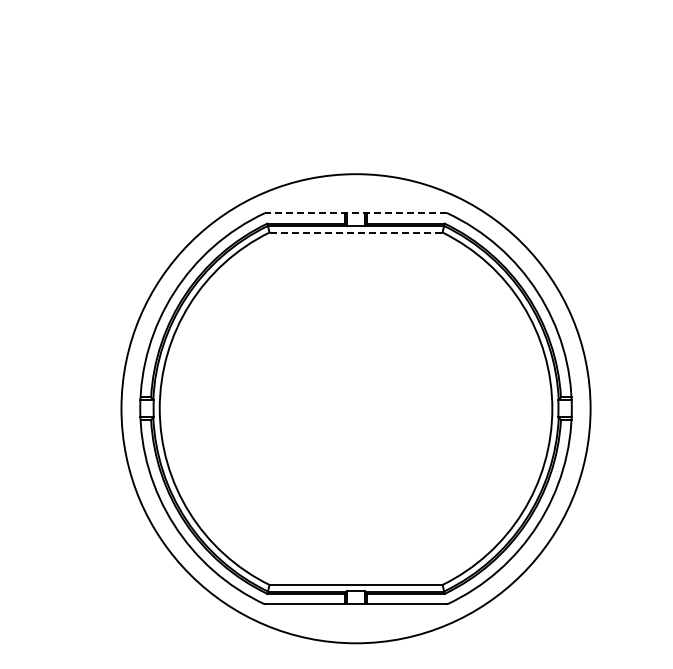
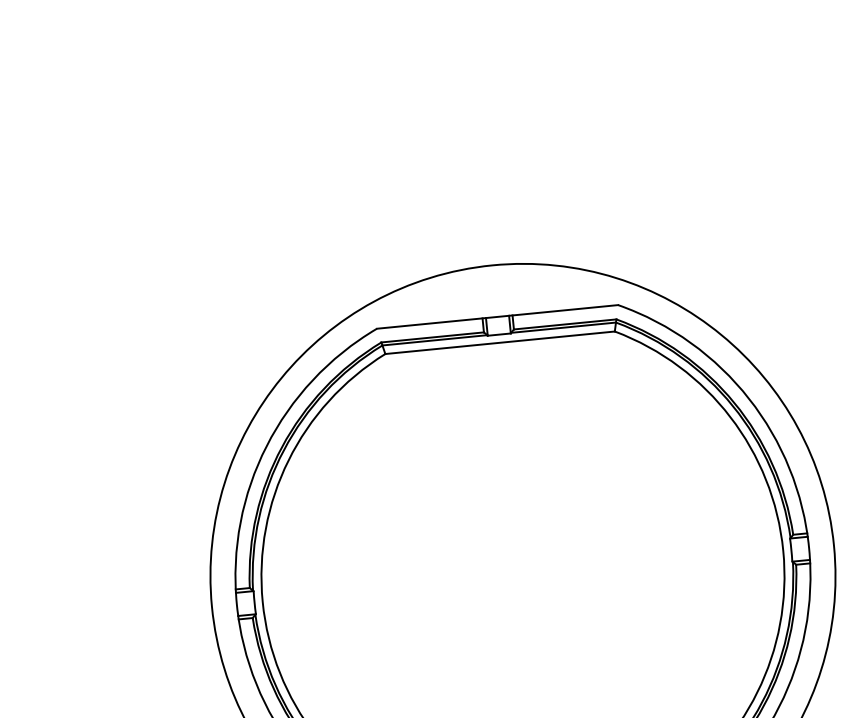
line: (356, 213) -> (498, 317), dashed -> solid
line: (356, 232) -> (500, 342), dashed -> solid

